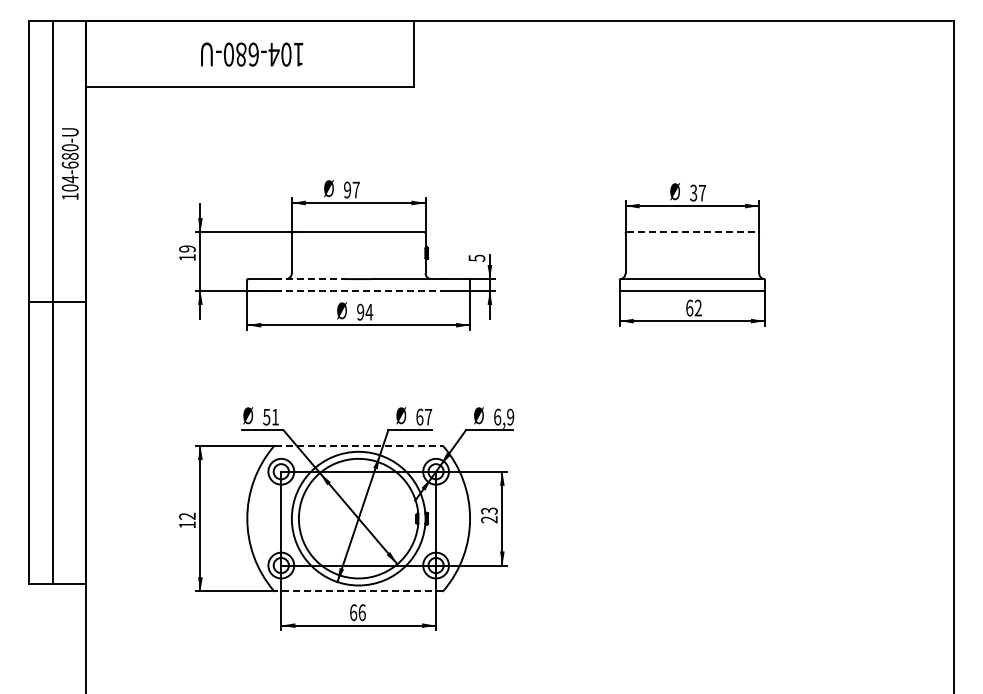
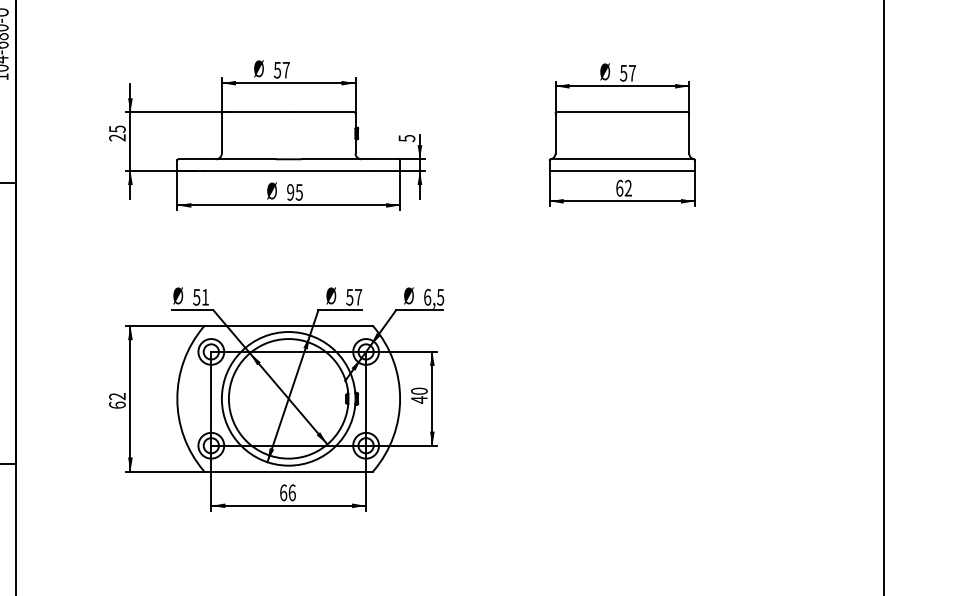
text: (347, 189) -> (277, 69), 97 -> 57
text: (693, 192) -> (623, 72), 37 -> 57
line: (692, 232) -> (622, 112), dashed -> solid
text: (187, 253) -> (117, 133), 19 -> 25
line: (310, 279) -> (240, 159), dashed -> solid
line: (358, 290) -> (288, 170), dashed -> solid
text: (369, 312) -> (299, 192), 94 -> 95
text: (419, 416) -> (349, 296), 67 -> 57
text: (510, 416) -> (440, 296), 6,9 -> 6,5
line: (358, 445) -> (288, 325), dashed -> solid
text: (489, 515) -> (419, 395), 23 -> 40
text: (187, 524) -> (117, 404), 12 -> 62
line: (358, 591) -> (288, 471), dashed -> solid

